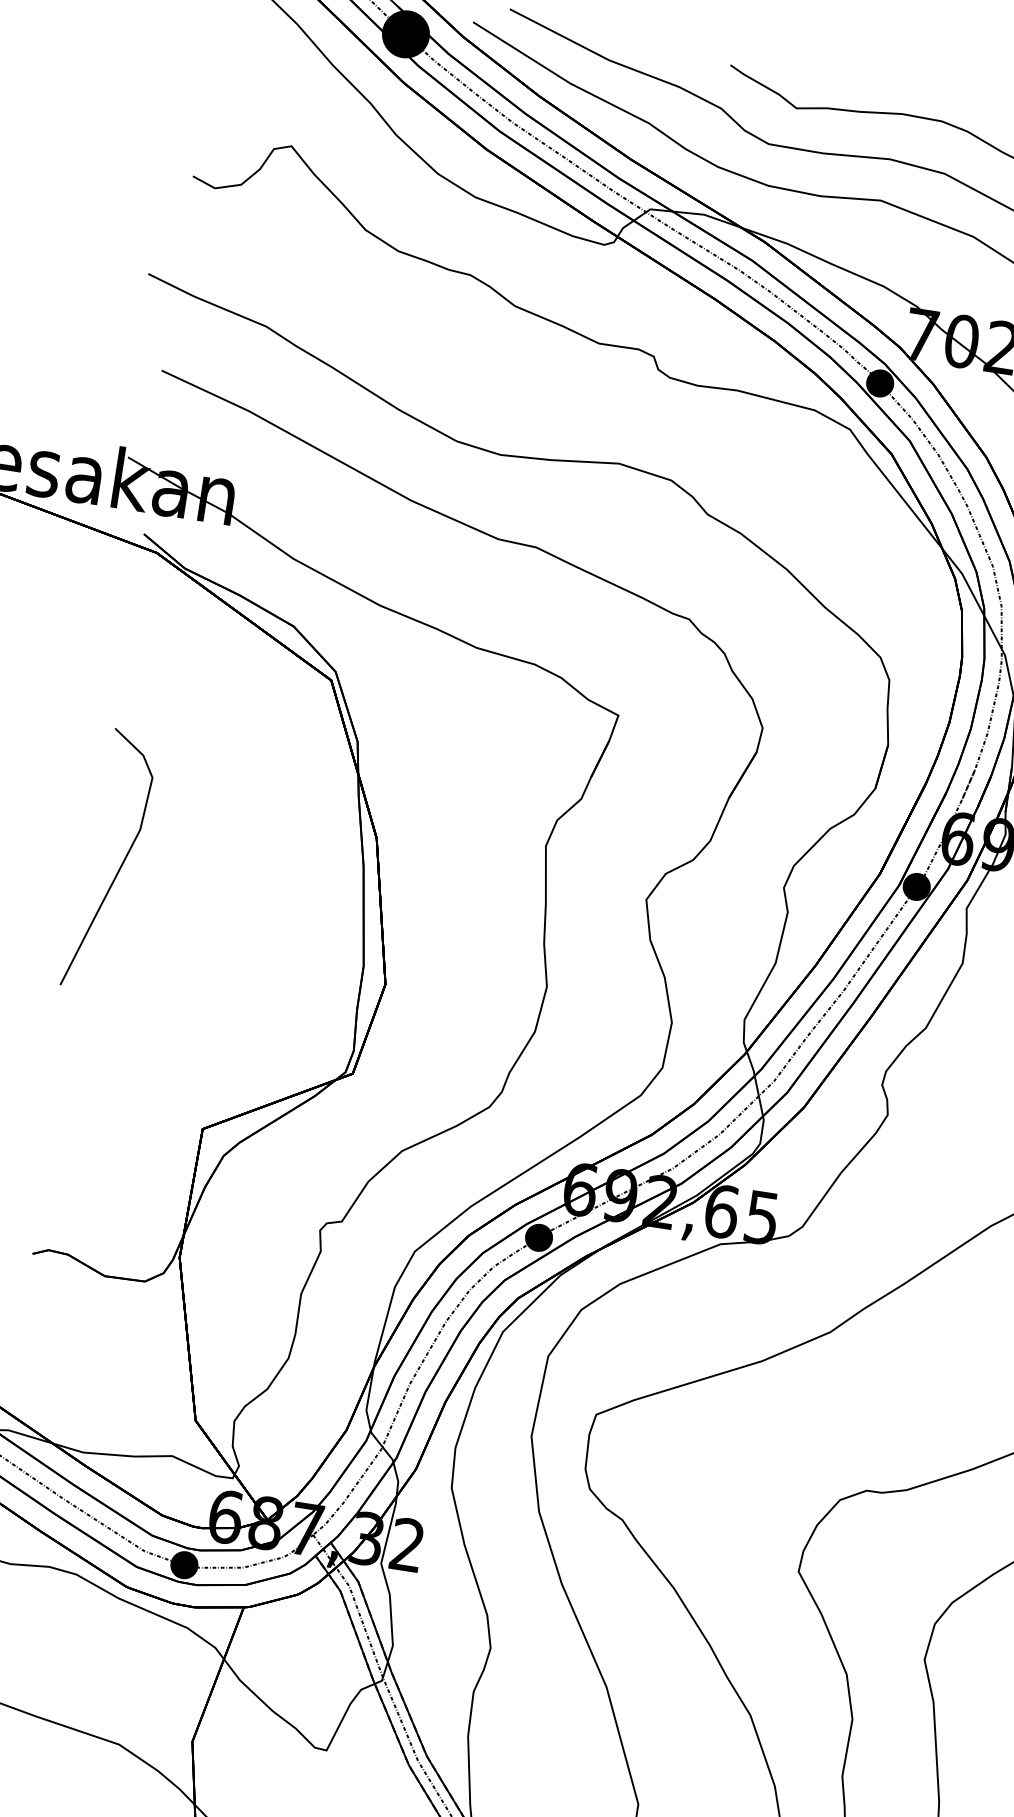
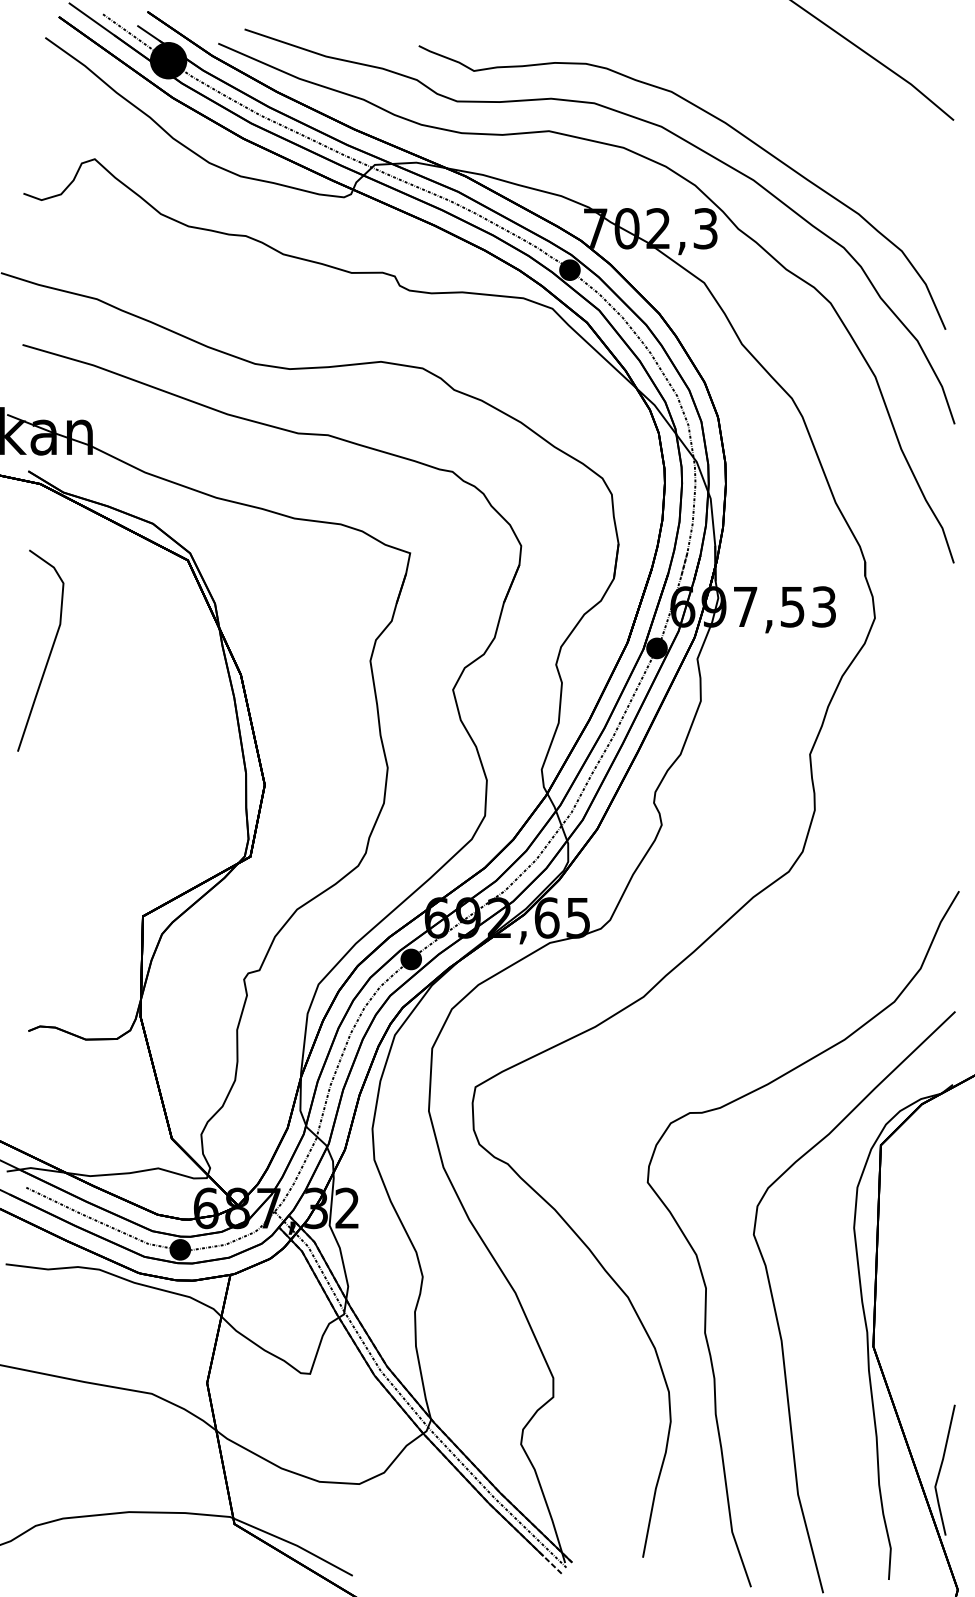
part: (120, 863) -> (49, 652), moved

